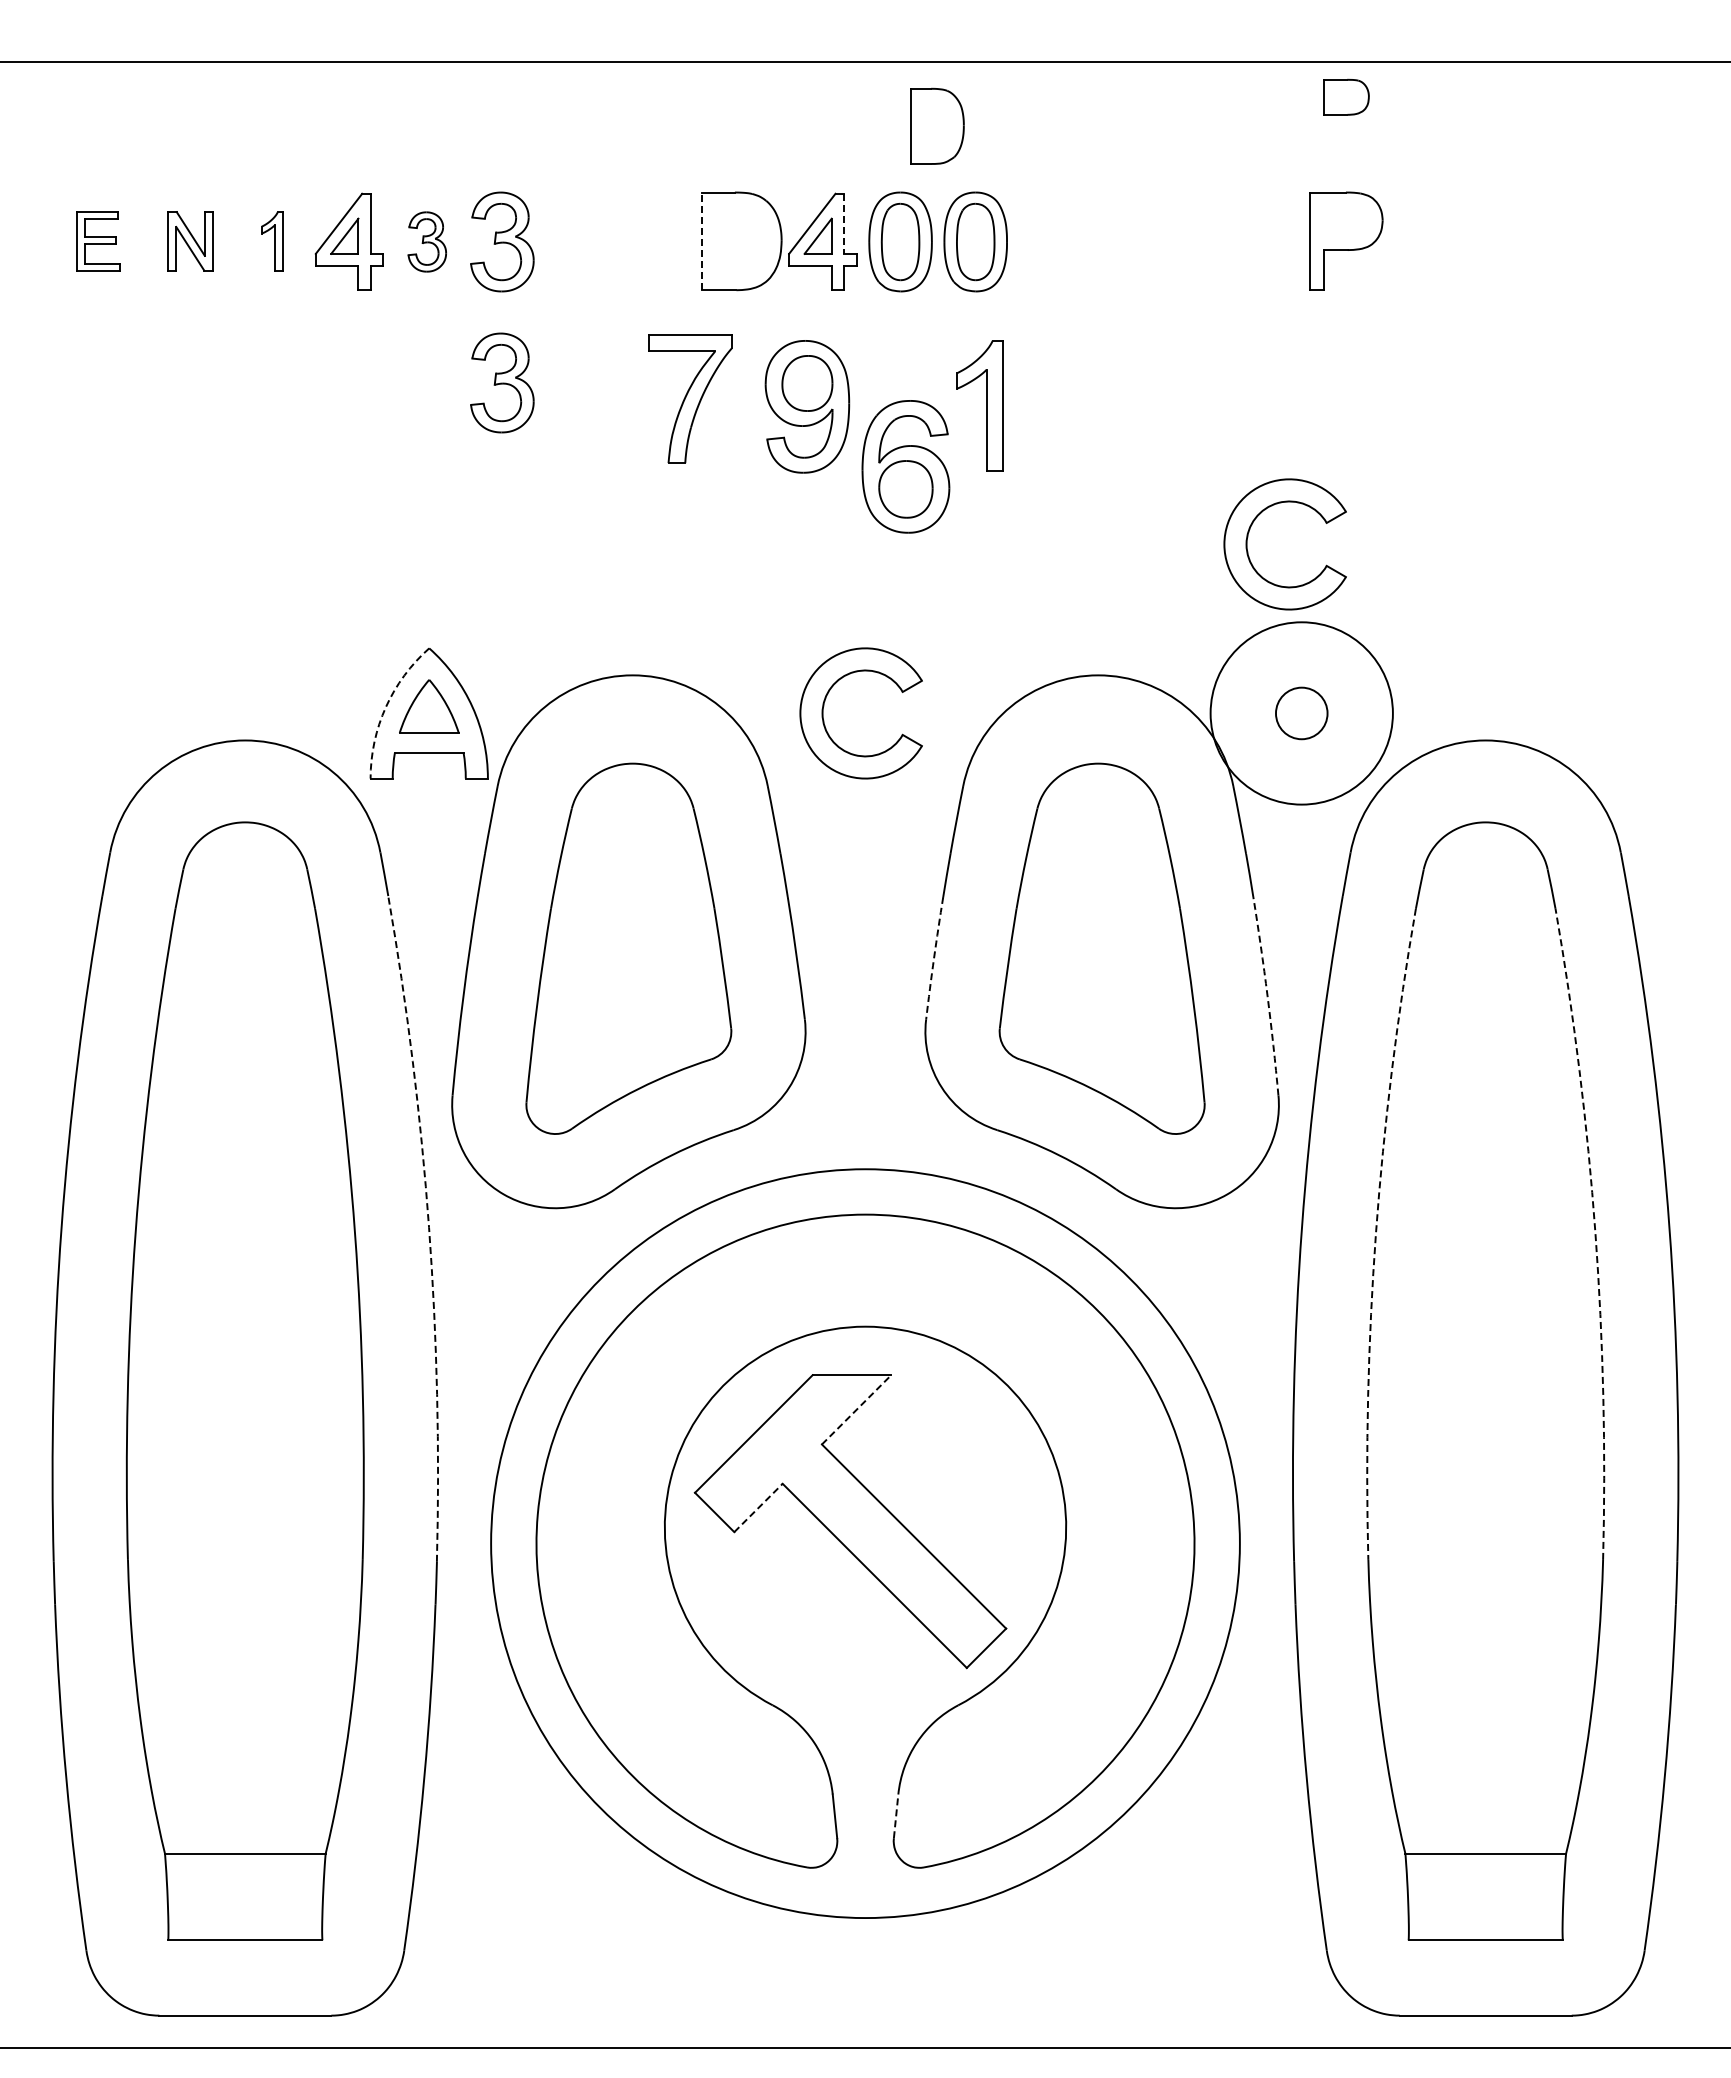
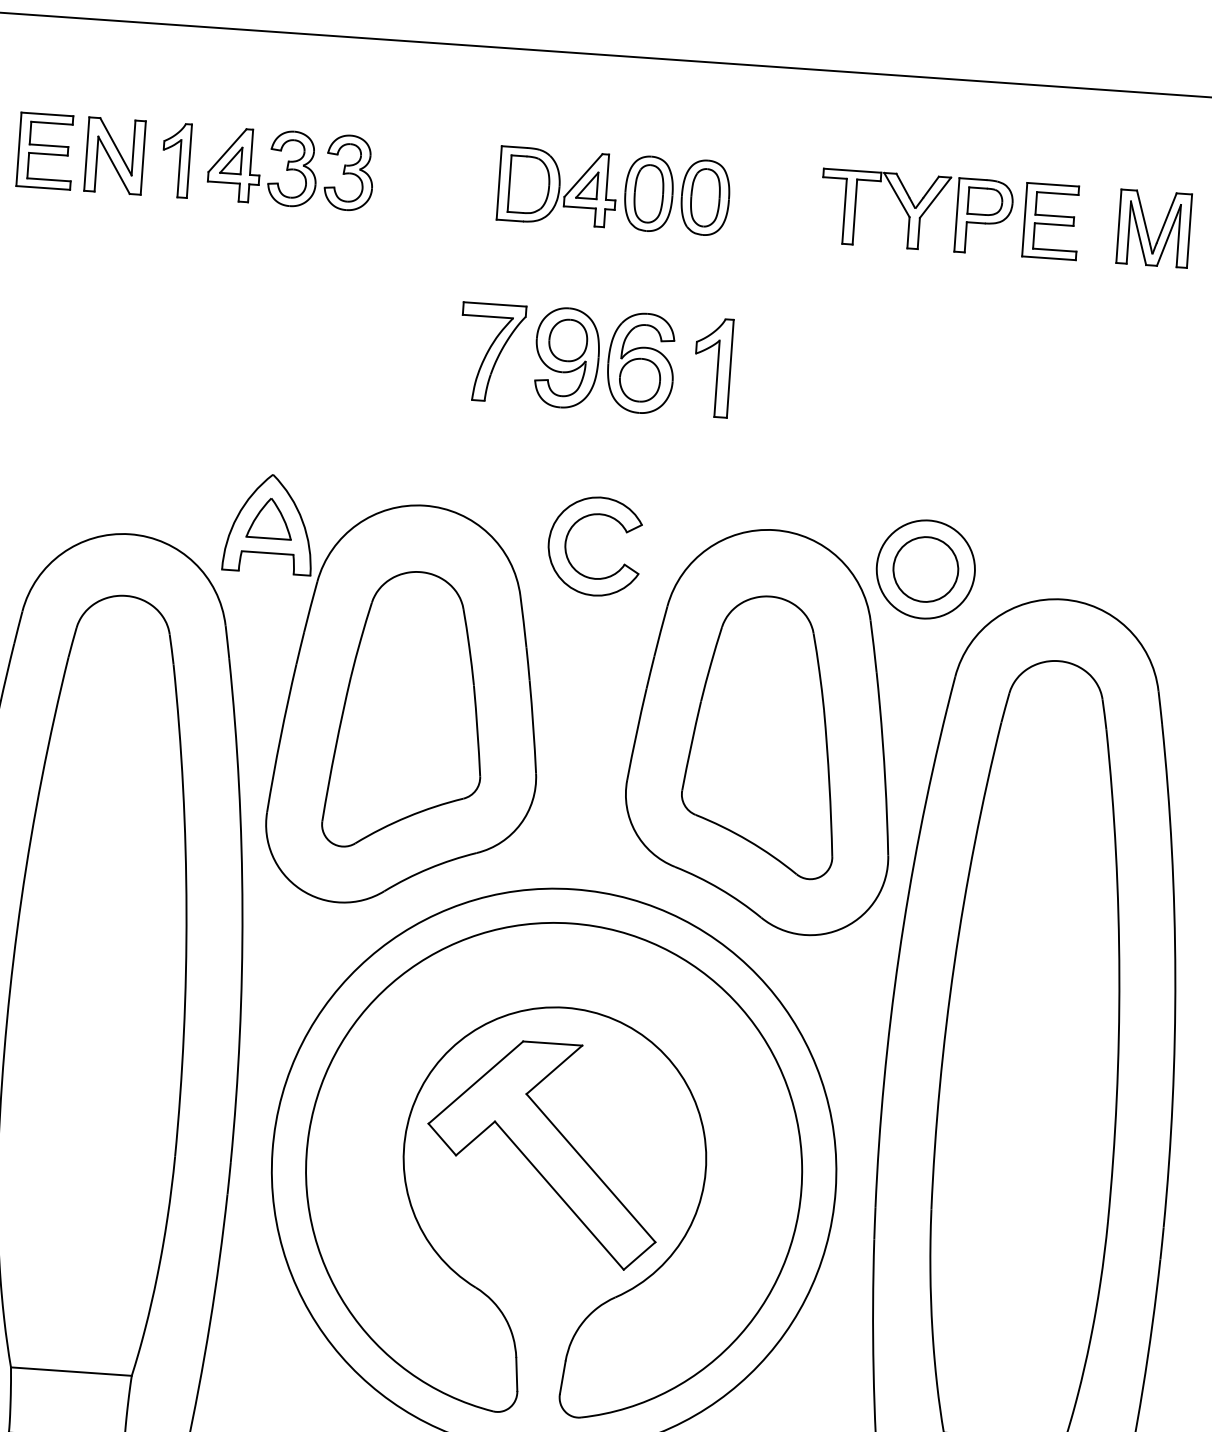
part: (1346, 96) -> (985, 201), moved
part: (937, 125) -> (529, 184), moved
line: (844, 224) -> (607, 177), dashed -> solid
part: (1232, 228) -> (899, 201), added
part: (98, 241) -> (45, 151), size x1.67
part: (190, 241) -> (114, 156), size x1.67
part: (272, 241) -> (176, 160), size x1.67
part: (427, 241) -> (293, 168), size x1.67
line: (701, 241) -> (499, 183), dashed -> solid
part: (1435, 241) -> (1051, 221), added
part: (1563, 243) -> (1147, 229), added
part: (502, 382) -> (342, 278), removed
part: (690, 398) -> (491, 352), moved
part: (986, 405) -> (717, 367), moved
part: (807, 406) -> (567, 357), moved
part: (1248, 537) -> (895, 434), removed
arc: (385, 707) -> (237, 516), dashed -> solid
circle: (1301, 713) -> (925, 569), size x0.71
circle: (1301, 713) -> (925, 569), size x1.67
arc: (934, 958) -> (636, 734), dashed -> solid
arc: (1267, 996) -> (885, 780), dashed -> solid
arc: (429, 1227) -> (242, 910), dashed -> solid
arc: (1375, 1233) -> (953, 964), dashed -> solid
arc: (1595, 1233) -> (1119, 976), dashed -> solid
line: (856, 1409) -> (554, 1069), dashed -> solid
line: (758, 1507) -> (475, 1138), dashed -> solid
line: (896, 1816) -> (563, 1377), dashed -> solid

